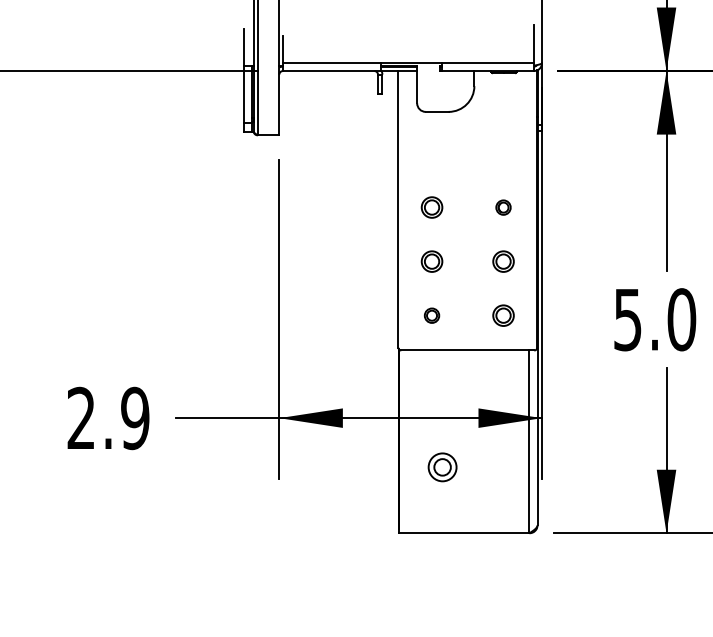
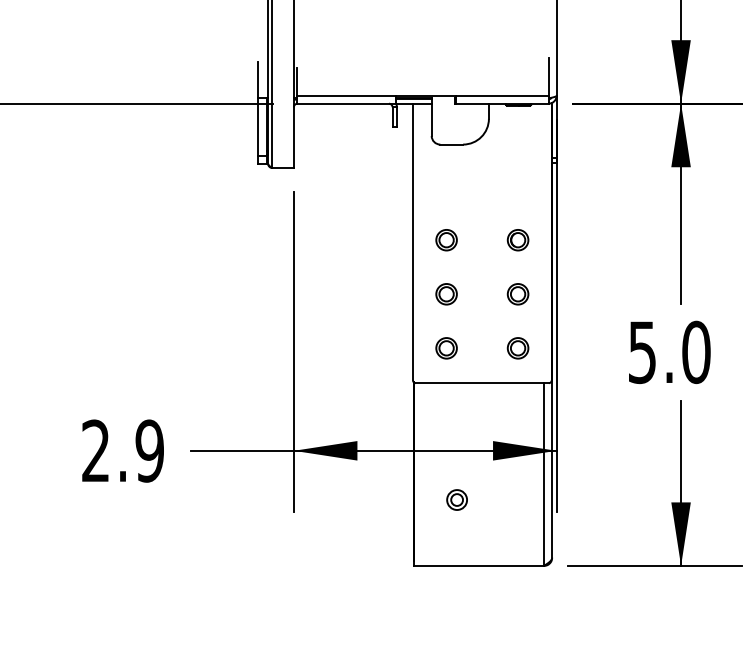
part: (502, 207) -> (517, 240), size x1.43
part: (431, 315) -> (446, 348), size x1.43
part: (441, 466) -> (456, 499), size x0.71

